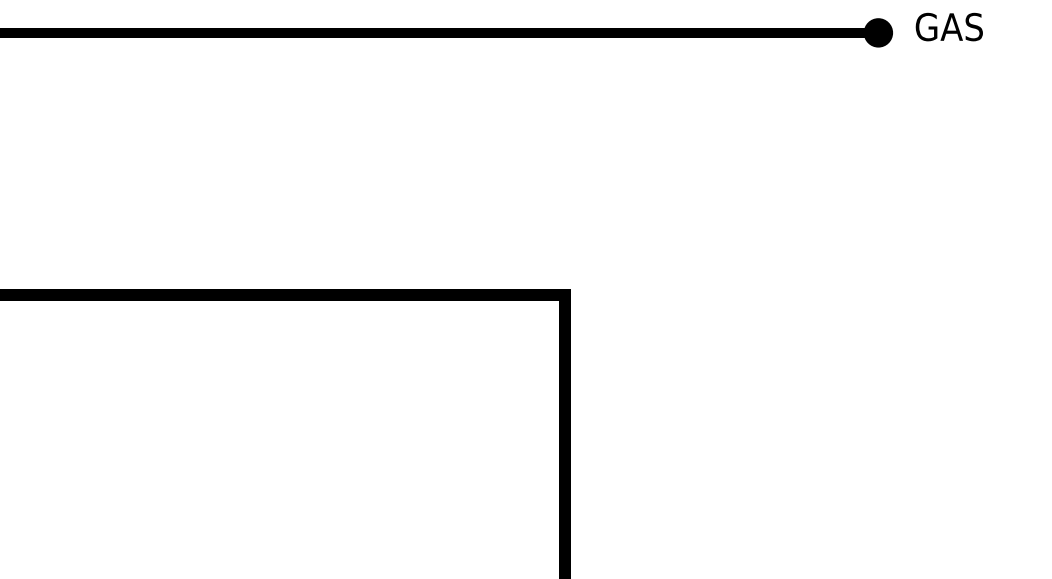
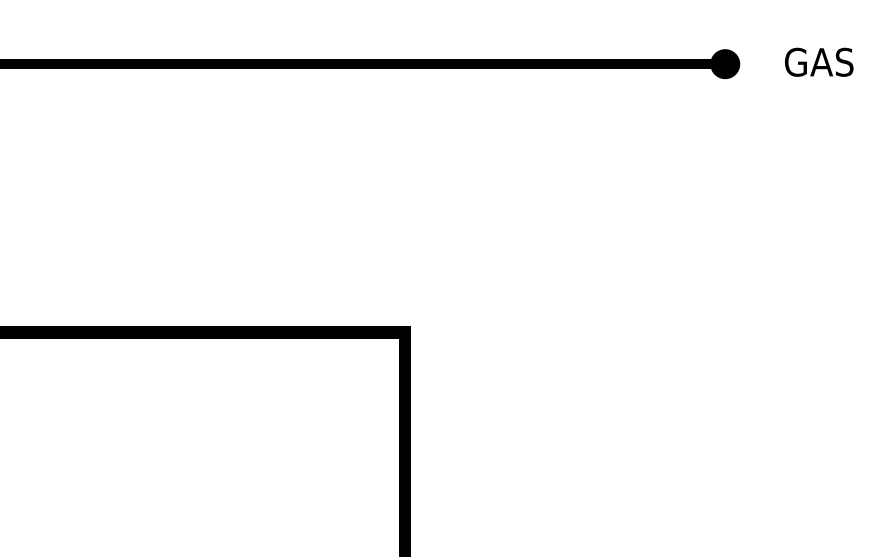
text: (948, 26) -> (818, 61), moved

